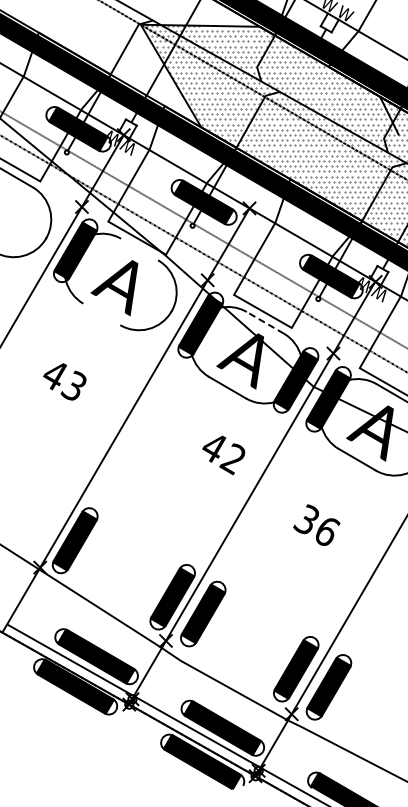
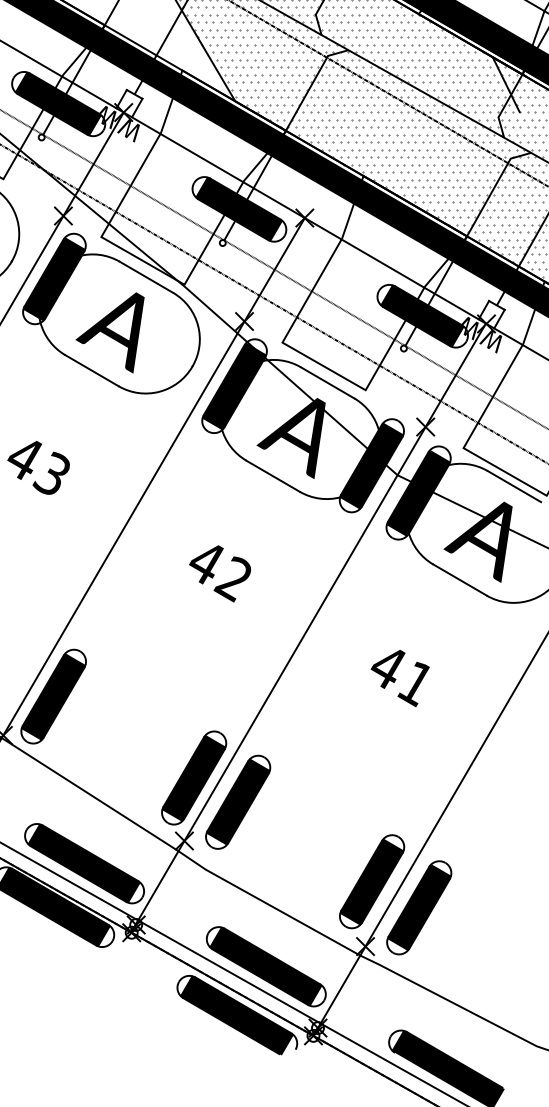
line: (139, 249) -> (146, 277), added
line: (101, 314) -> (91, 370), added
line: (264, 322) -> (326, 382), dashed -> solid
text: (223, 455) -> (219, 573), moved
text: (316, 525) -> (401, 674), 36 -> 41

